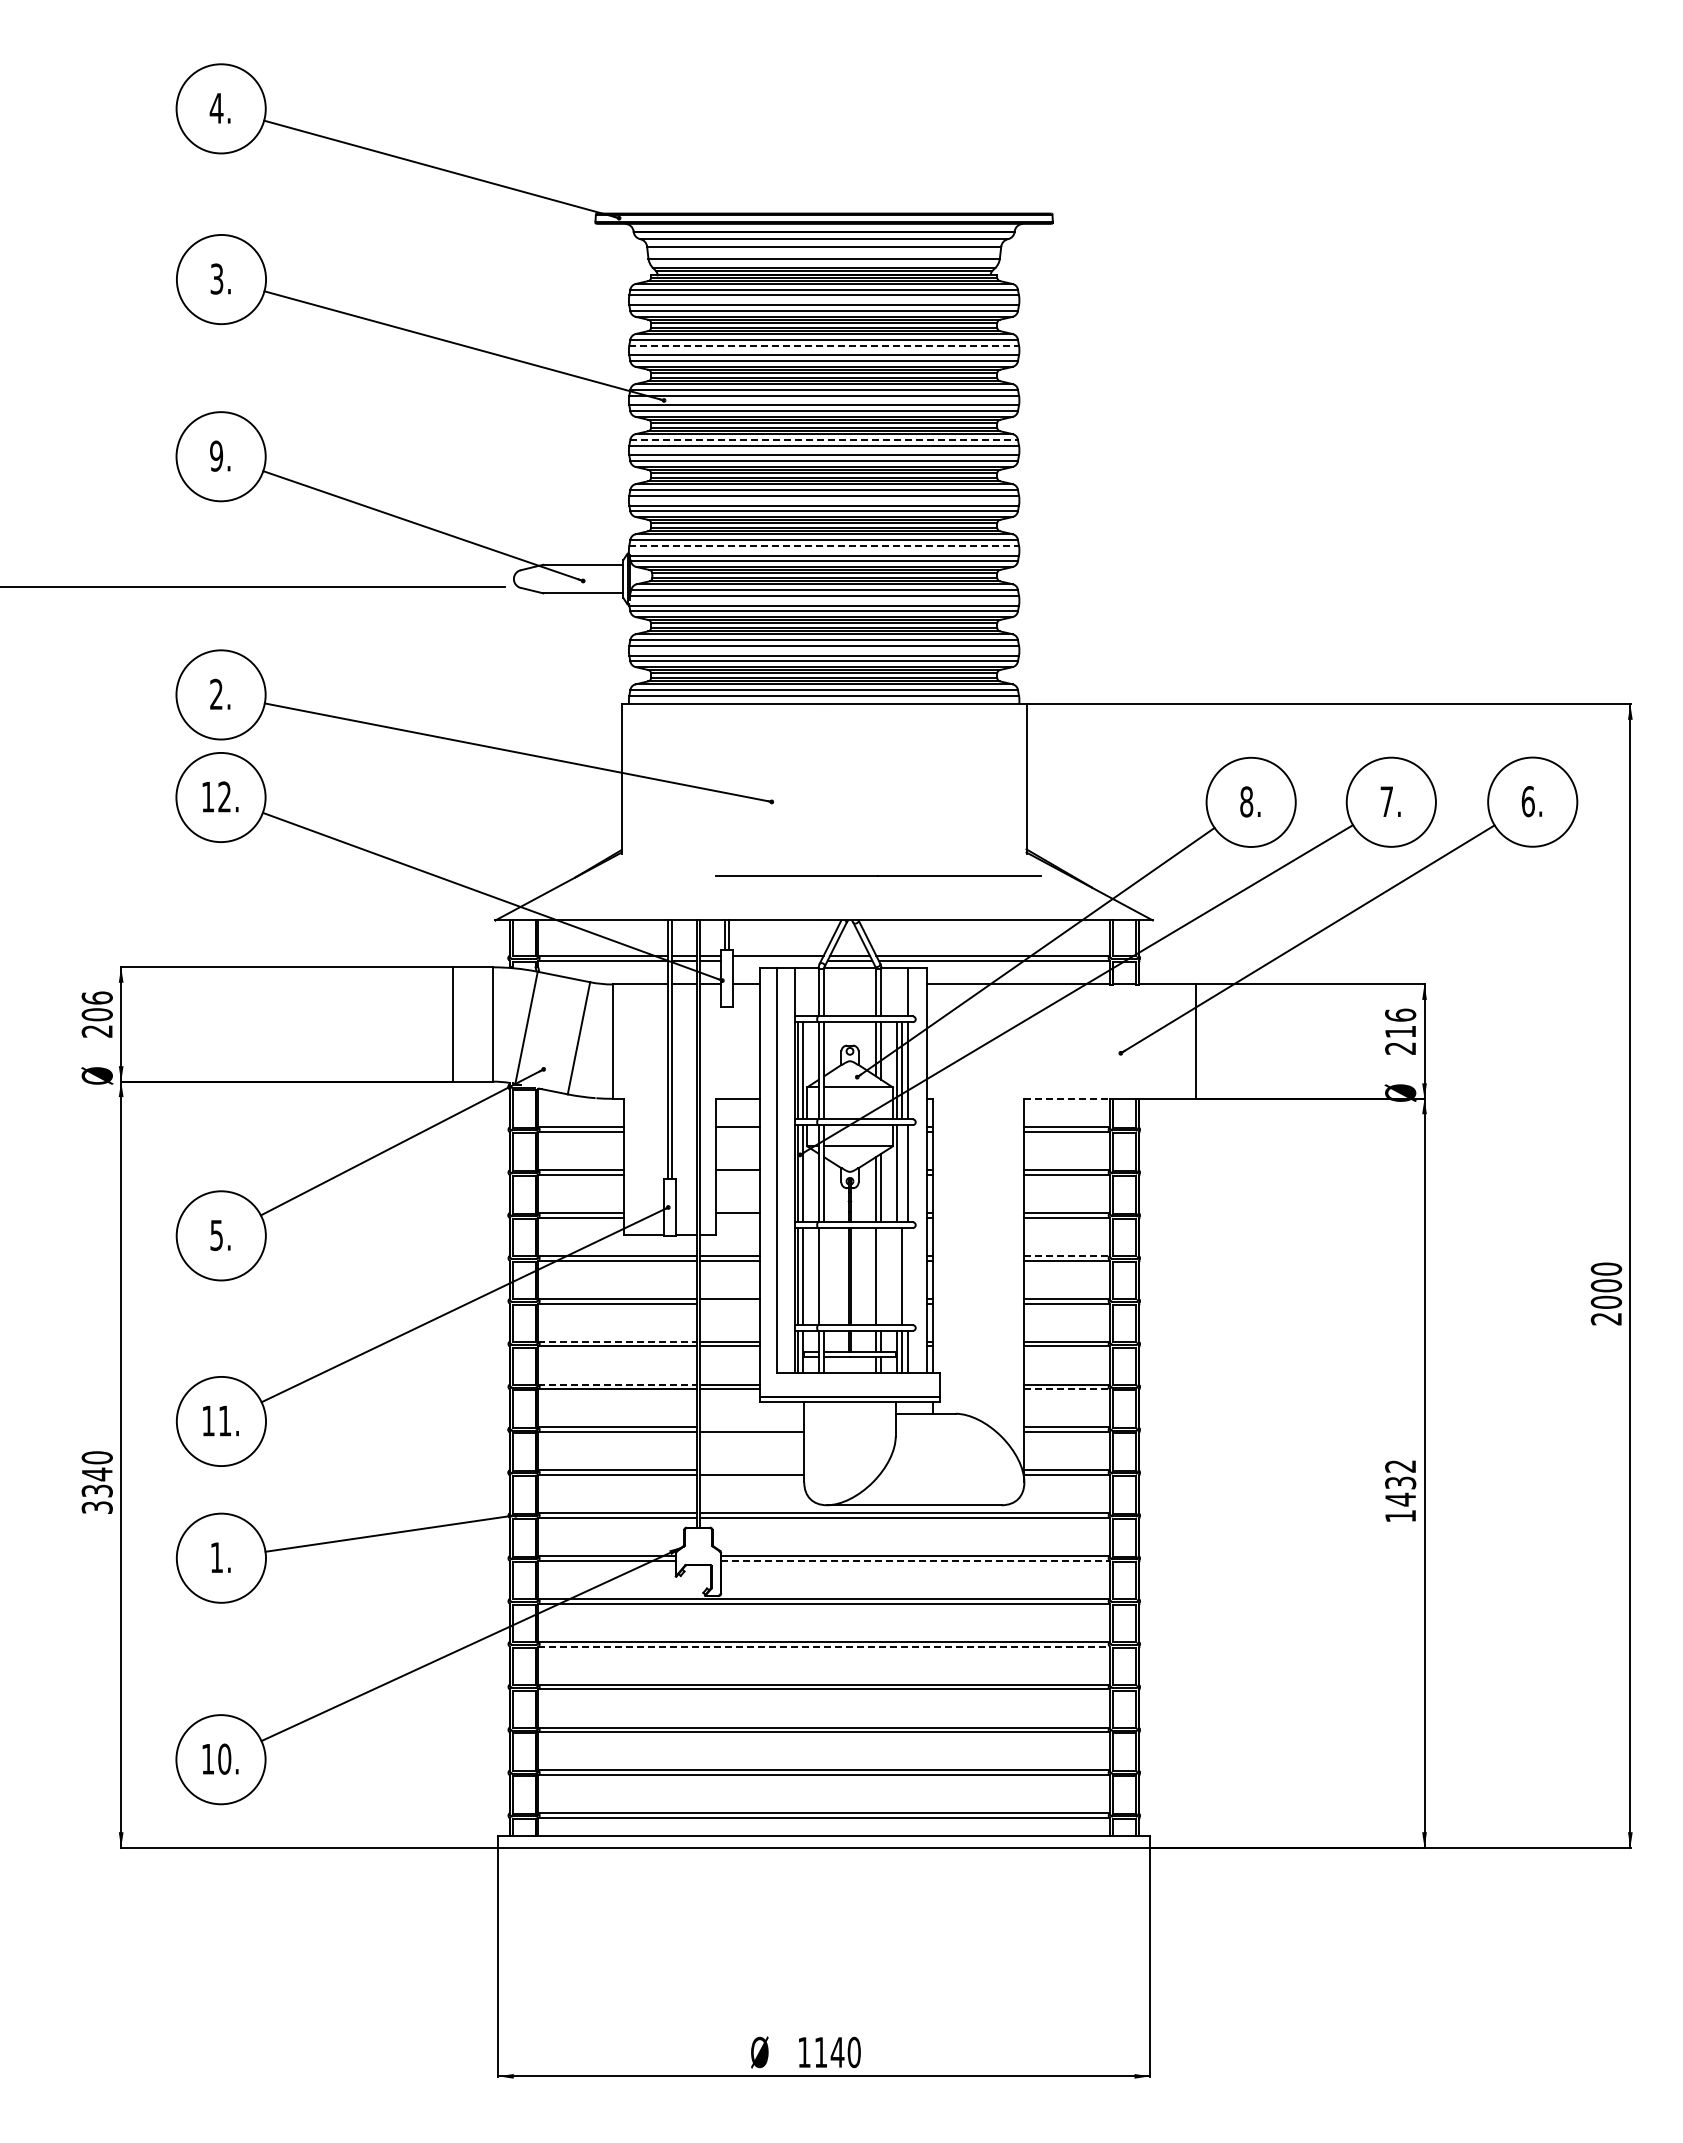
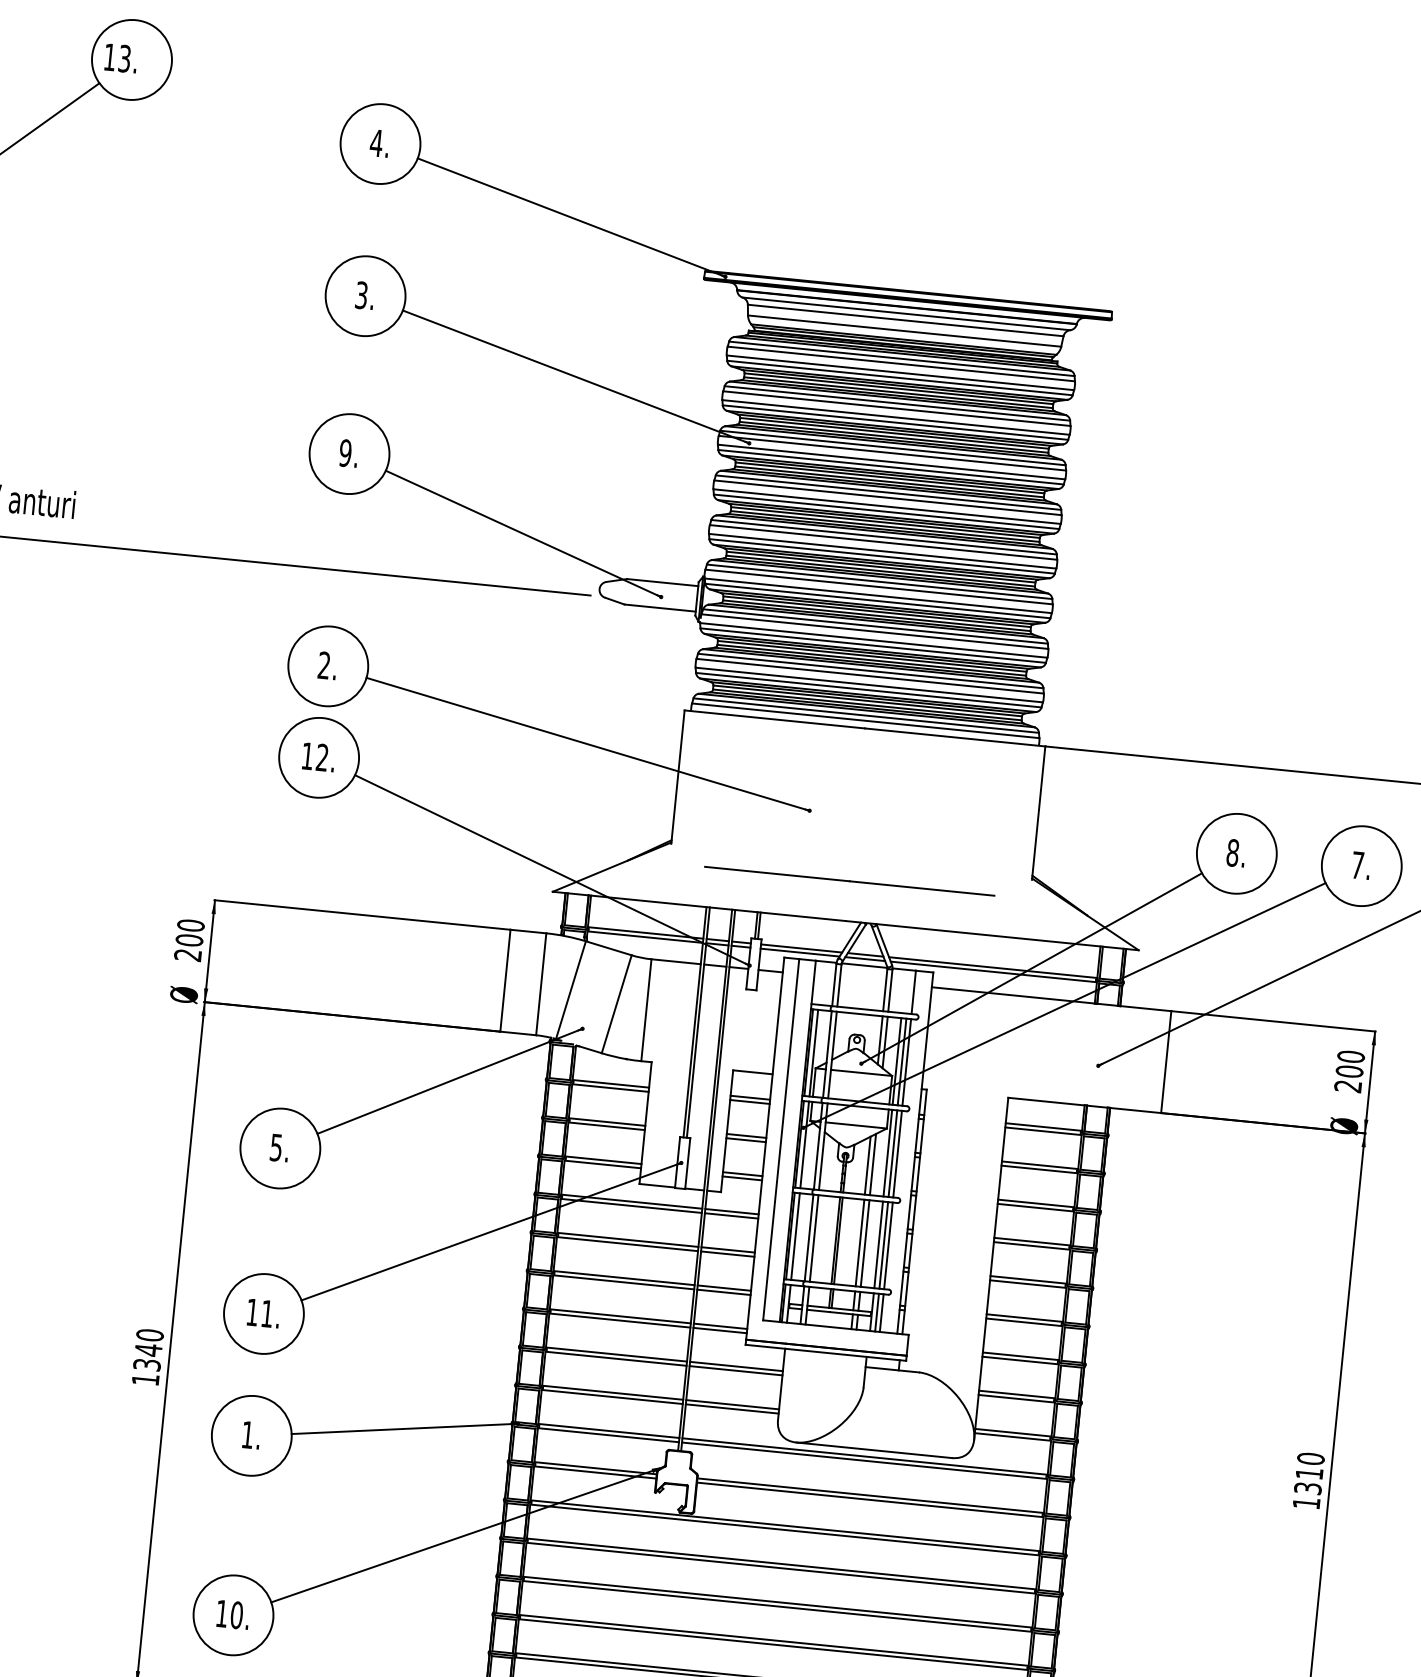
line: (824, 345) -> (897, 408), dashed -> solid
line: (824, 439) -> (888, 492), dashed -> solid
line: (824, 545) -> (879, 586), dashed -> solid
line: (878, 875) -> (850, 881), moved
line: (776, 960) -> (799, 952), added
text: (96, 997) -> (190, 924), 206 -> 200
text: (1400, 1023) -> (1350, 1064), 216 -> 200
line: (1067, 1098) -> (1046, 1101), dashed -> solid
line: (737, 1132) -> (749, 1102), added
line: (902, 1173) -> (893, 1153), added
line: (737, 1174) -> (745, 1139), added
line: (737, 1217) -> (742, 1178), added
line: (1067, 1255) -> (1032, 1241), dashed -> solid
line: (824, 1276) -> (814, 1238), added
line: (881, 1276) -> (865, 1243), added
line: (896, 1276) -> (878, 1244), added
line: (907, 1276) -> (888, 1245), added
line: (729, 1303) -> (727, 1254), added
line: (618, 1341) -> (624, 1278), dashed -> solid
line: (618, 1384) -> (621, 1316), dashed -> solid
line: (1067, 1389) -> (1020, 1360), dashed -> solid
line: (752, 1427) -> (736, 1366), added
line: (752, 1470) -> (732, 1404), added
text: (1400, 1482) -> (1309, 1473), 1432 -> 1310
text: (96, 1507) -> (144, 1379), 3340 -> 1340
line: (916, 1560) -> (871, 1499), dashed -> solid
line: (824, 1646) -> (781, 1568), dashed -> solid

